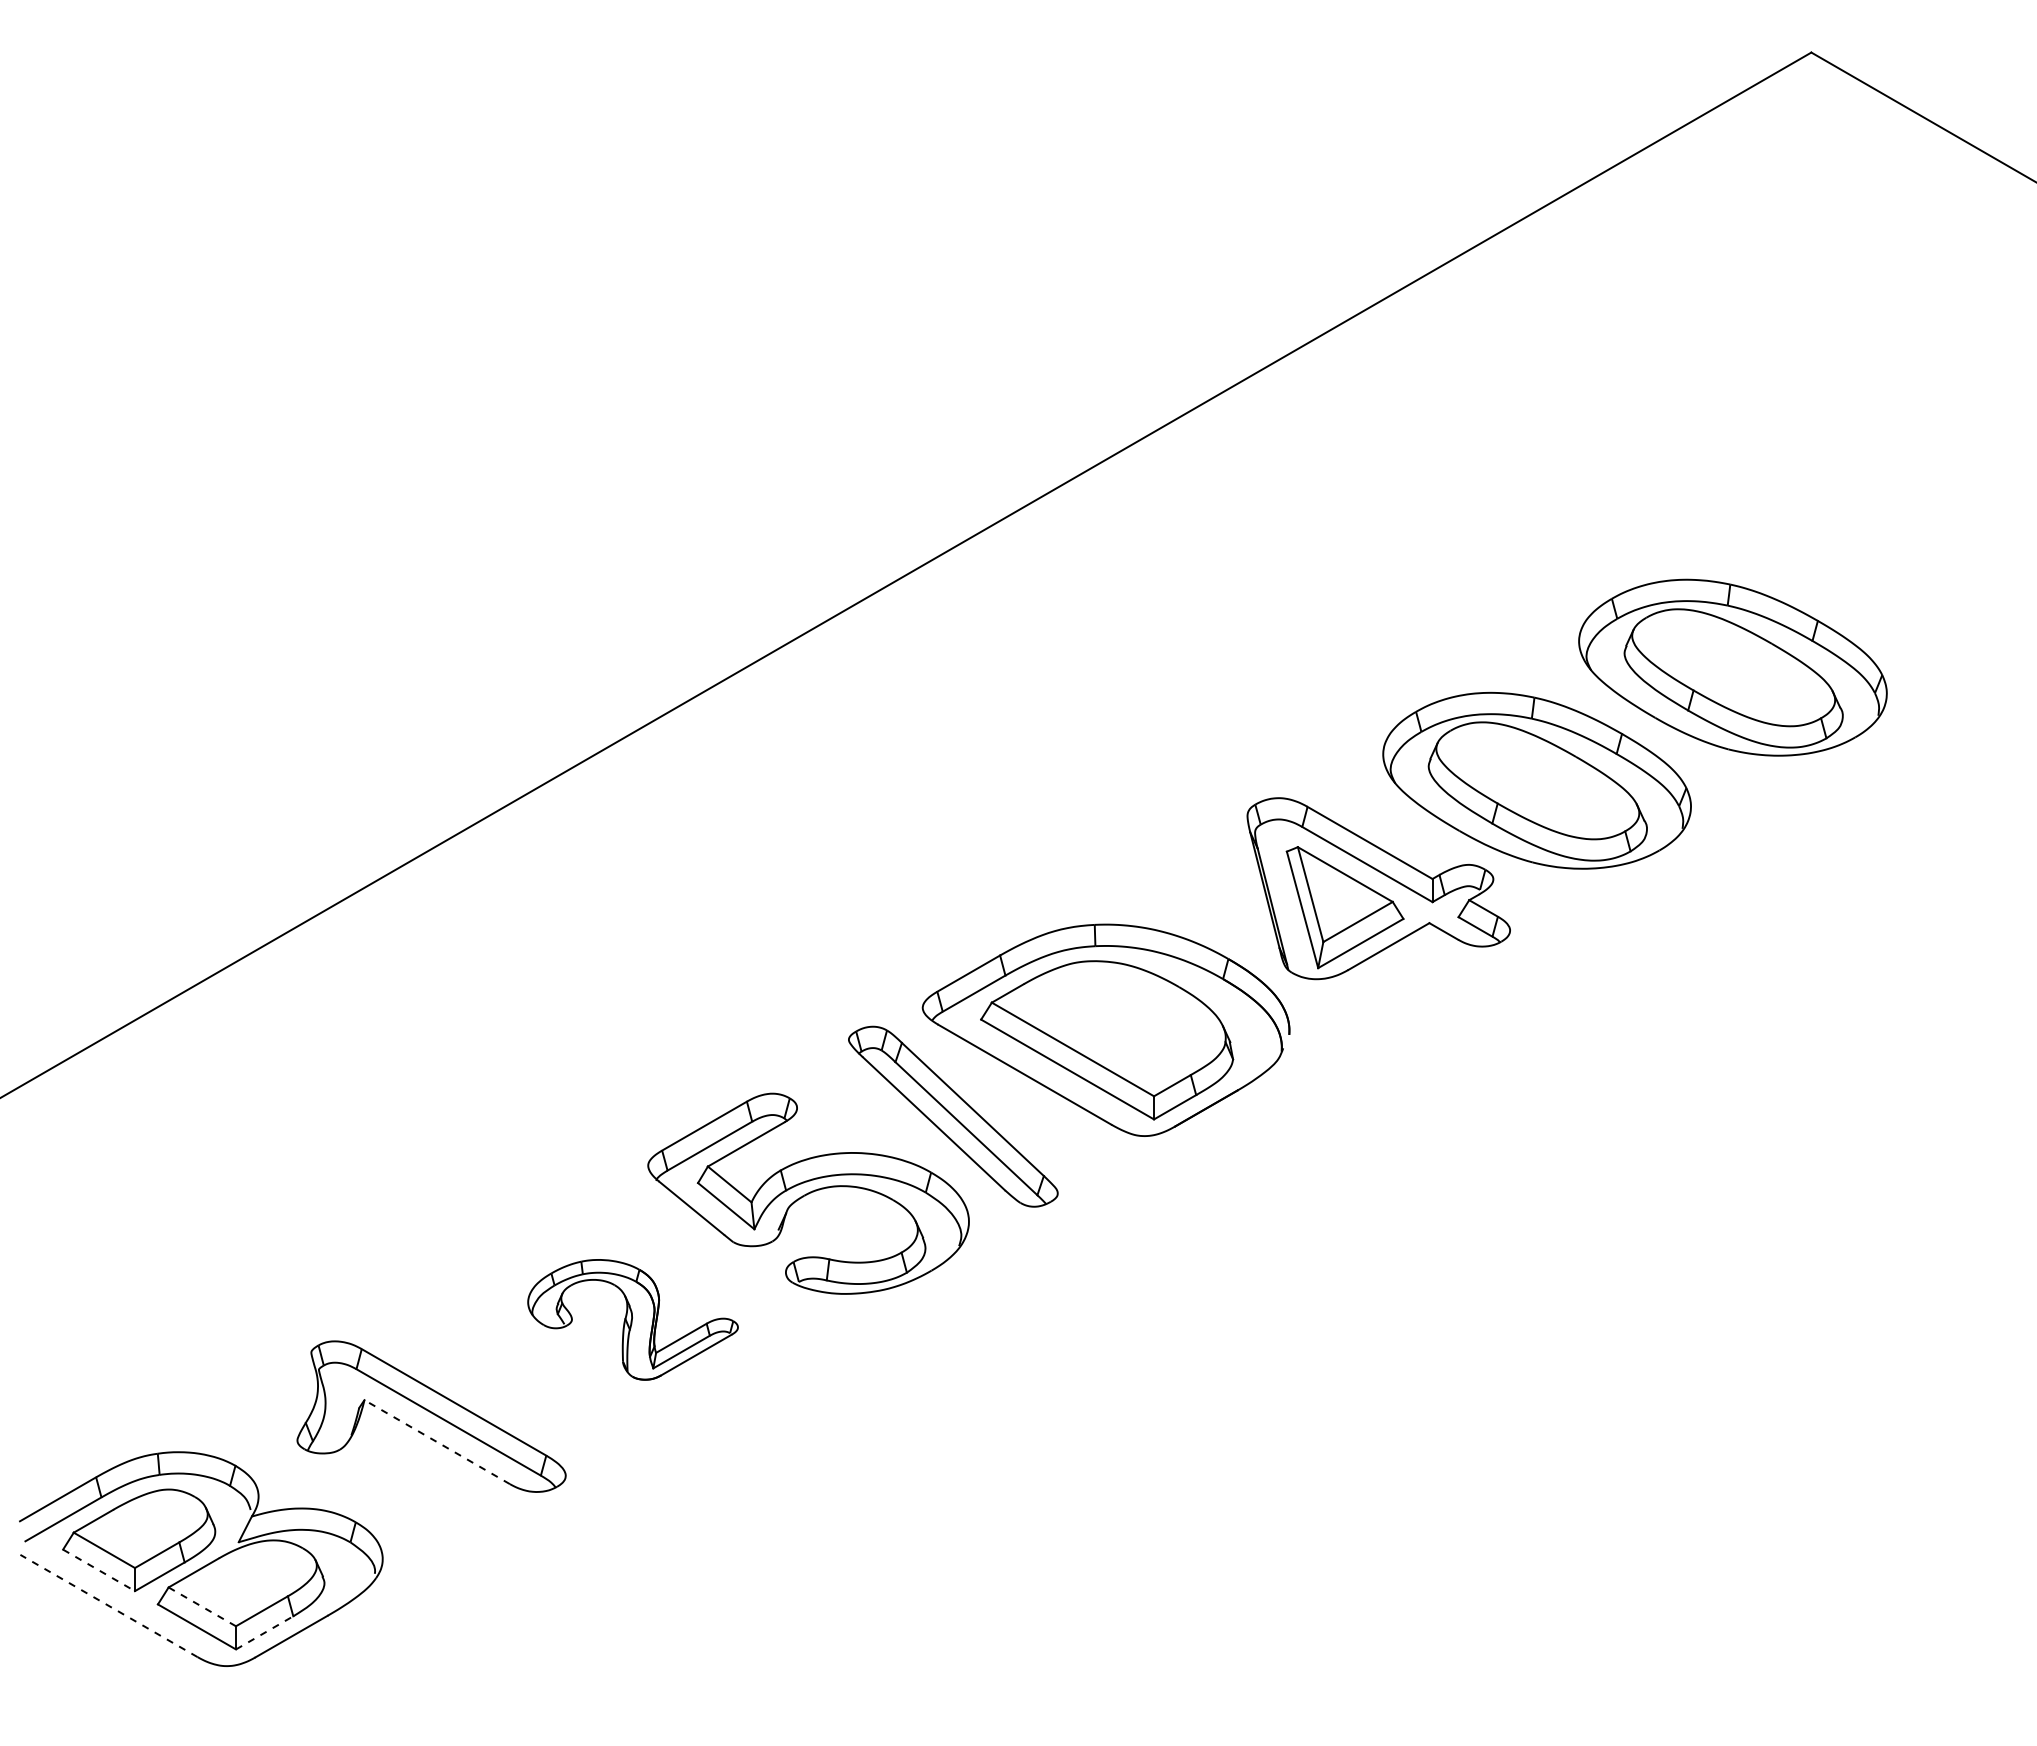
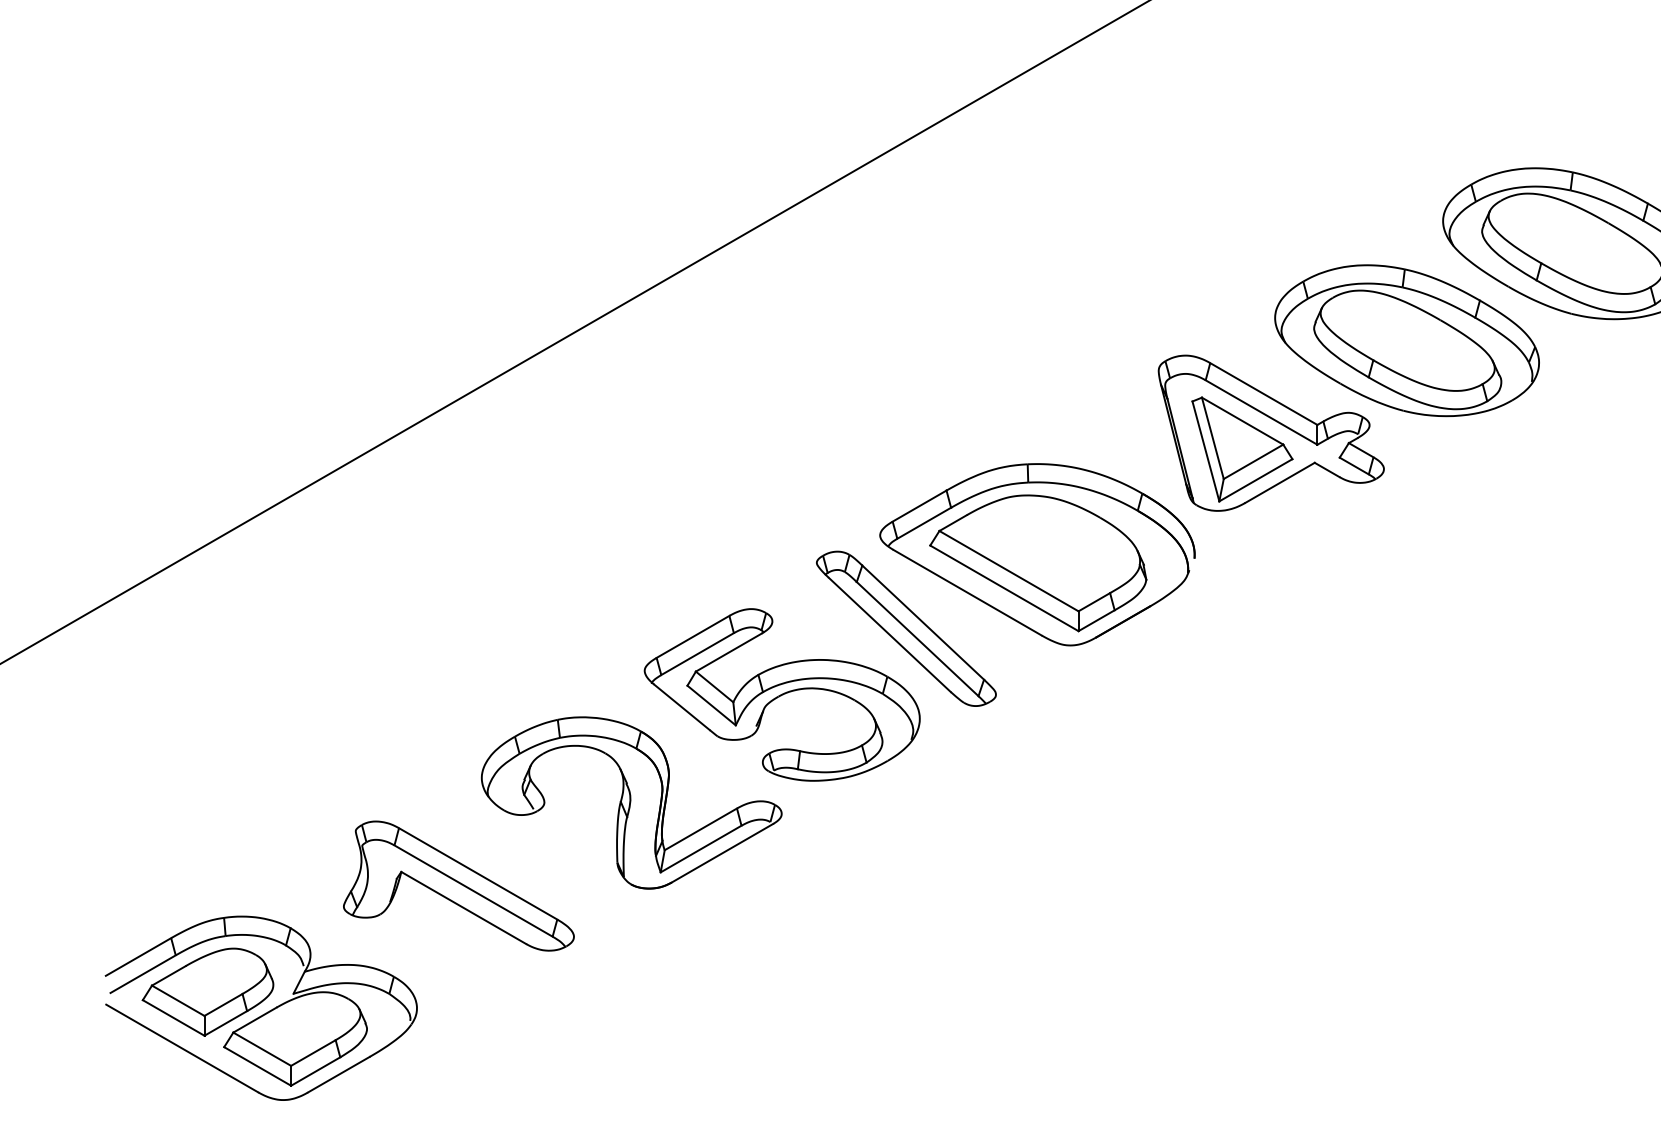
part: (632, 1319) -> (631, 802), size x1.67
line: (437, 1442) -> (463, 908), dashed -> solid
line: (99, 1570) -> (174, 1018), dashed -> solid
line: (108, 1605) -> (181, 1048), dashed -> solid
line: (202, 1606) -> (262, 1048), dashed -> solid
line: (265, 1632) -> (316, 1071), dashed -> solid

